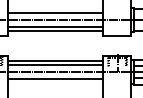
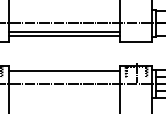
line: (54, 12) -> (63, 14), removed
line: (54, 65) -> (63, 76), removed
line: (54, 79) -> (63, 92), removed

